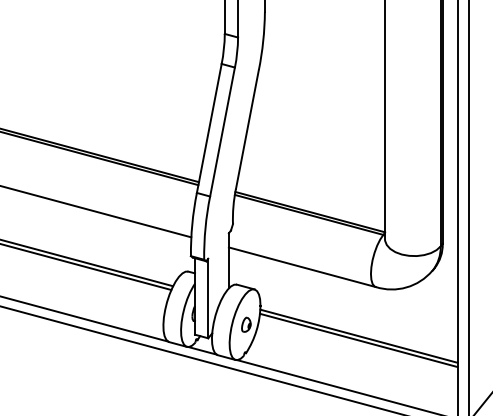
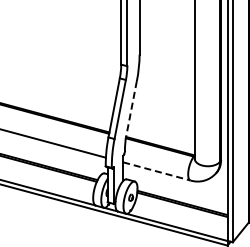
line: (247, 129) -> (131, 108), solid -> dashed
line: (301, 267) -> (156, 171), solid -> dashed

